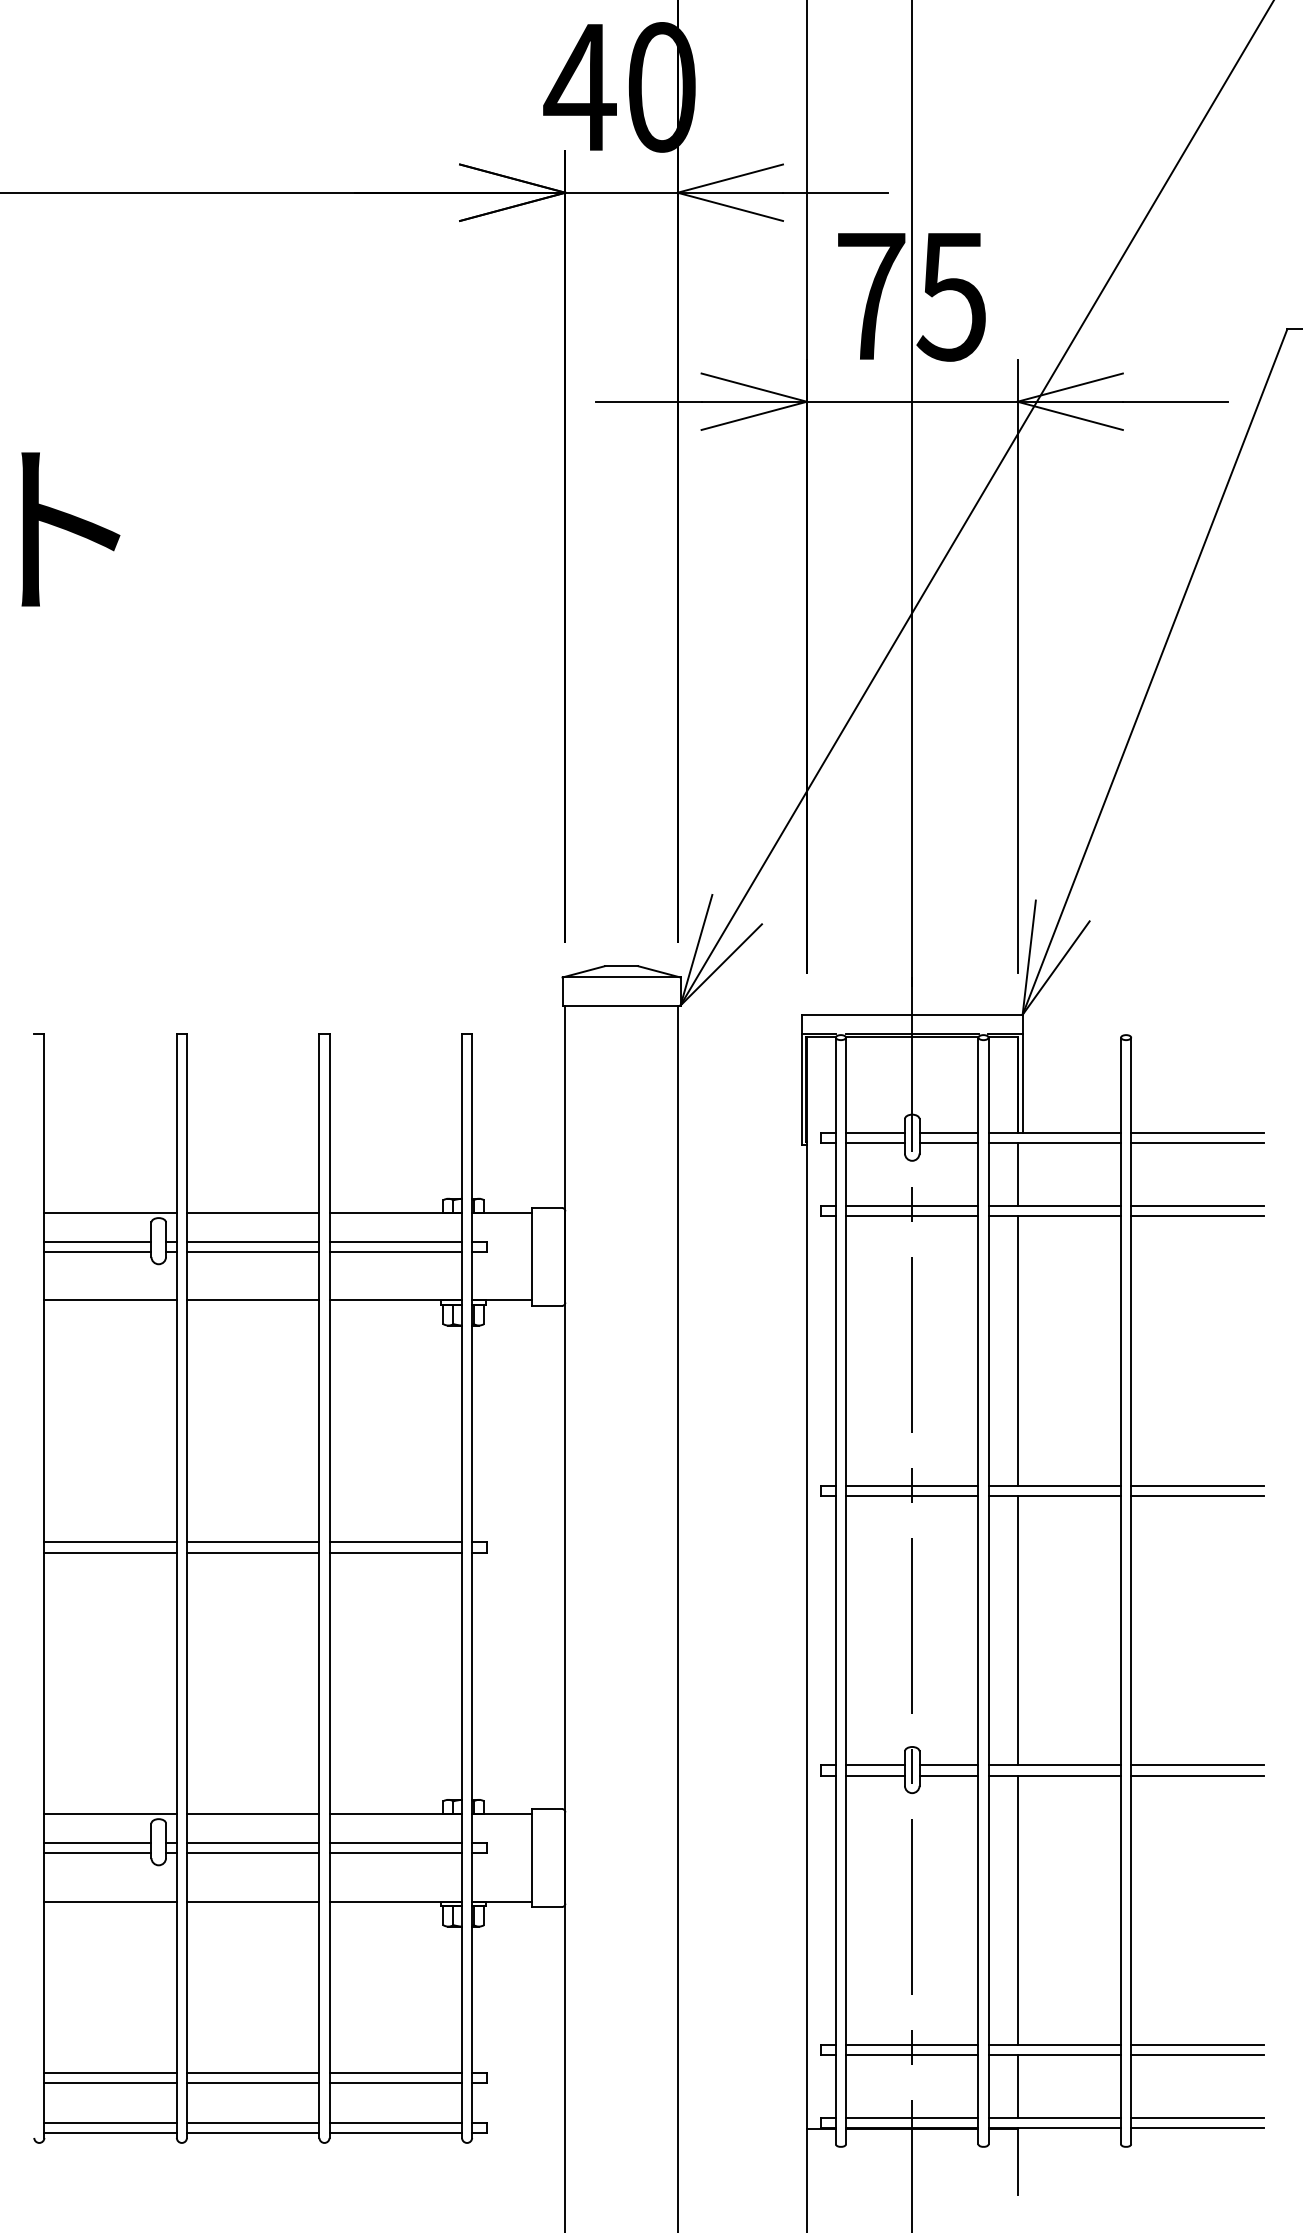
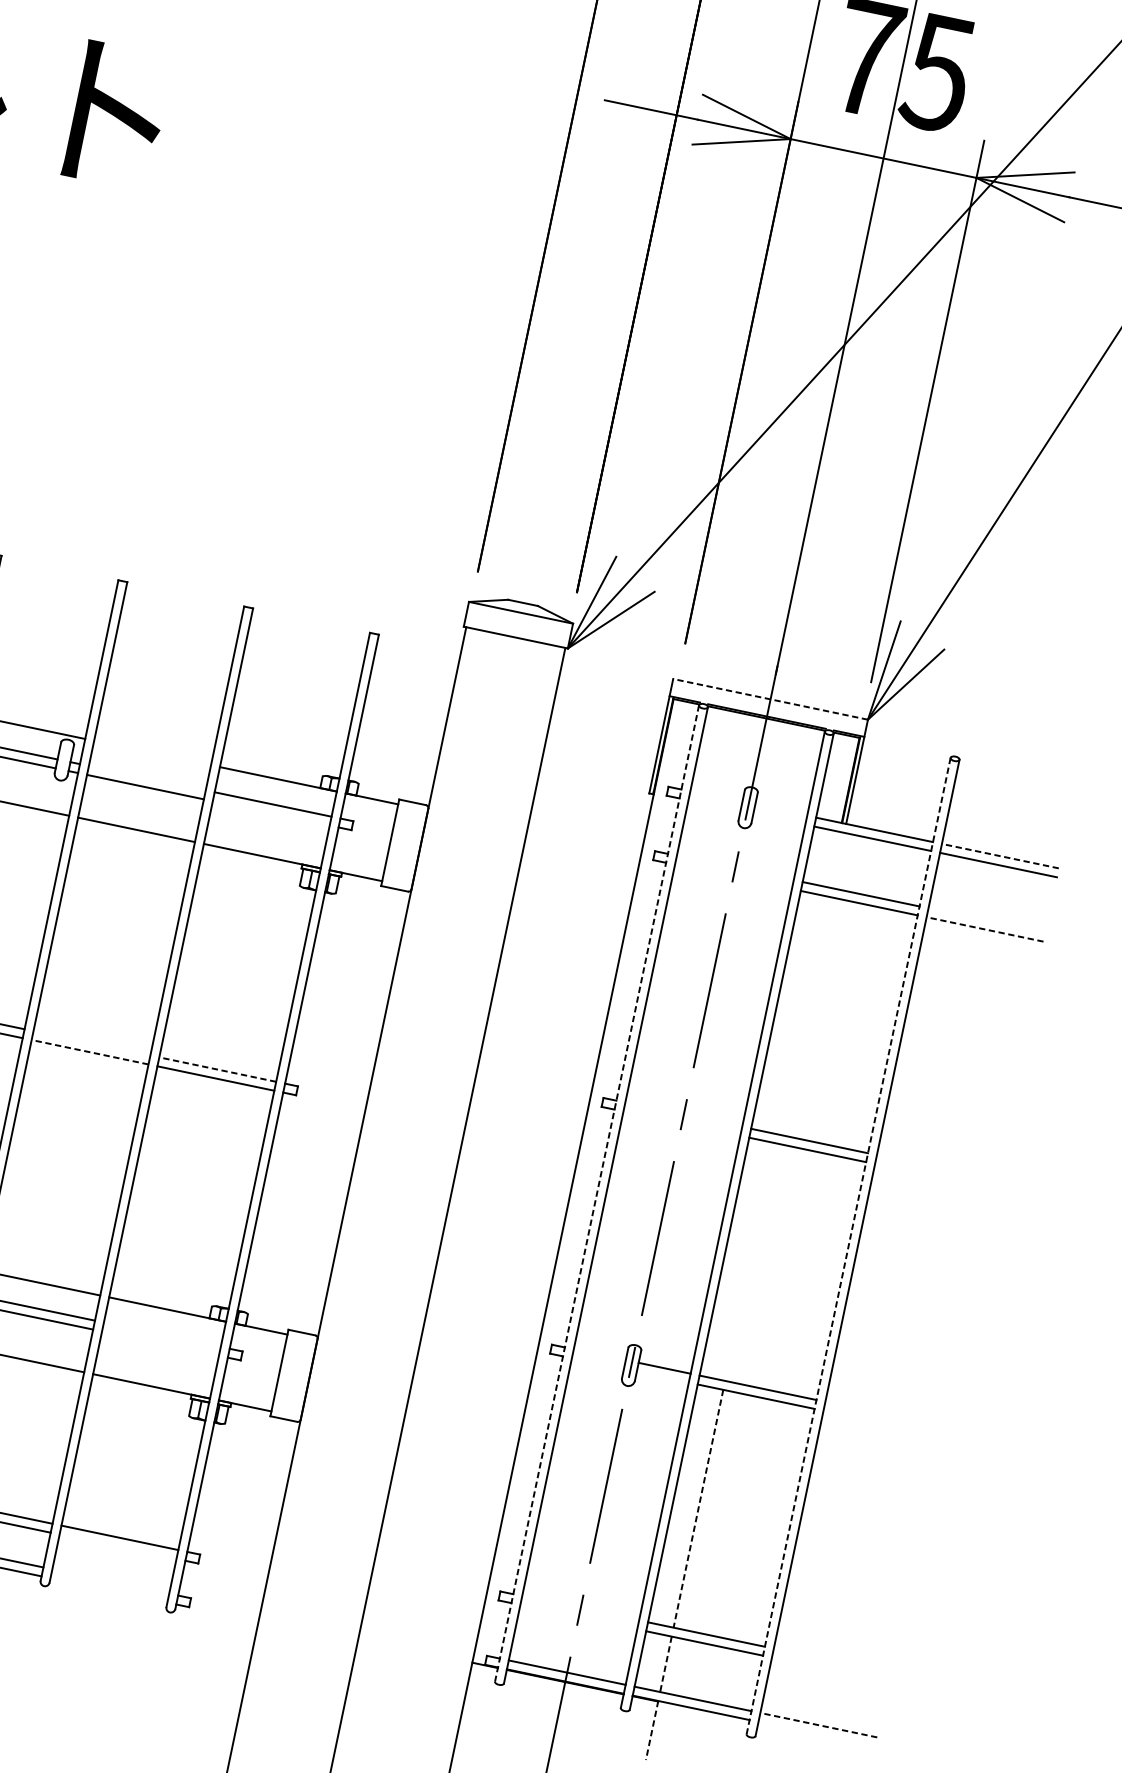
line: (911, 1014) -> (769, 698), solid -> dashed
line: (874, 1133) -> (715, 797), removed
line: (948, 1133) -> (780, 810), removed
line: (1196, 1133) -> (999, 856), solid -> dashed
line: (874, 1143) -> (713, 805), removed
line: (948, 1143) -> (778, 819), removed
line: (1017, 1174) -> (834, 859), removed
line: (911, 1206) -> (734, 868), removed
line: (1197, 1206) -> (986, 920), removed
line: (252, 1213) -> (151, 753), removed
line: (911, 1216) -> (732, 877), removed
line: (1196, 1216) -> (984, 929), solid -> dashed
line: (252, 1241) -> (146, 777), removed
line: (395, 1252) -> (270, 813), removed
line: (1017, 1350) -> (801, 1014), removed
line: (911, 1485) -> (683, 1114), removed
line: (1197, 1485) -> (935, 1167), removed
line: (911, 1495) -> (681, 1123), removed
line: (1197, 1495) -> (933, 1175), removed
line: (252, 1542) -> (91, 1043), removed
line: (395, 1542) -> (217, 1069), solid -> dashed
line: (252, 1552) -> (89, 1052), solid -> dashed
line: (835, 1591) -> (596, 1193), solid -> dashed
line: (1121, 1591) -> (848, 1246), solid -> dashed
line: (1017, 1630) -> (749, 1261), removed
line: (874, 1765) -> (598, 1354), removed
line: (1197, 1765) -> (883, 1414), removed
line: (874, 1775) -> (597, 1363), removed
line: (948, 1775) -> (662, 1377), removed
line: (1197, 1775) -> (882, 1422), removed
line: (395, 1843) -> (162, 1335), removed
line: (395, 1853) -> (160, 1343), removed
line: (1017, 1910) -> (698, 1508), solid -> dashed
line: (911, 2045) -> (579, 1608), removed
line: (1197, 2045) -> (832, 1661), removed
line: (911, 2055) -> (578, 1617), removed
line: (1197, 2055) -> (830, 1669), removed
line: (395, 2083) -> (117, 1546), removed
line: (1017, 2087) -> (665, 1664), solid -> dashed
line: (1196, 2118) -> (817, 1725), solid -> dashed
line: (395, 2122) -> (110, 1581), removed
line: (1197, 2128) -> (816, 1734), removed
line: (395, 2132) -> (108, 1590), removed
line: (1017, 2162) -> (651, 1731), solid -> dashed

